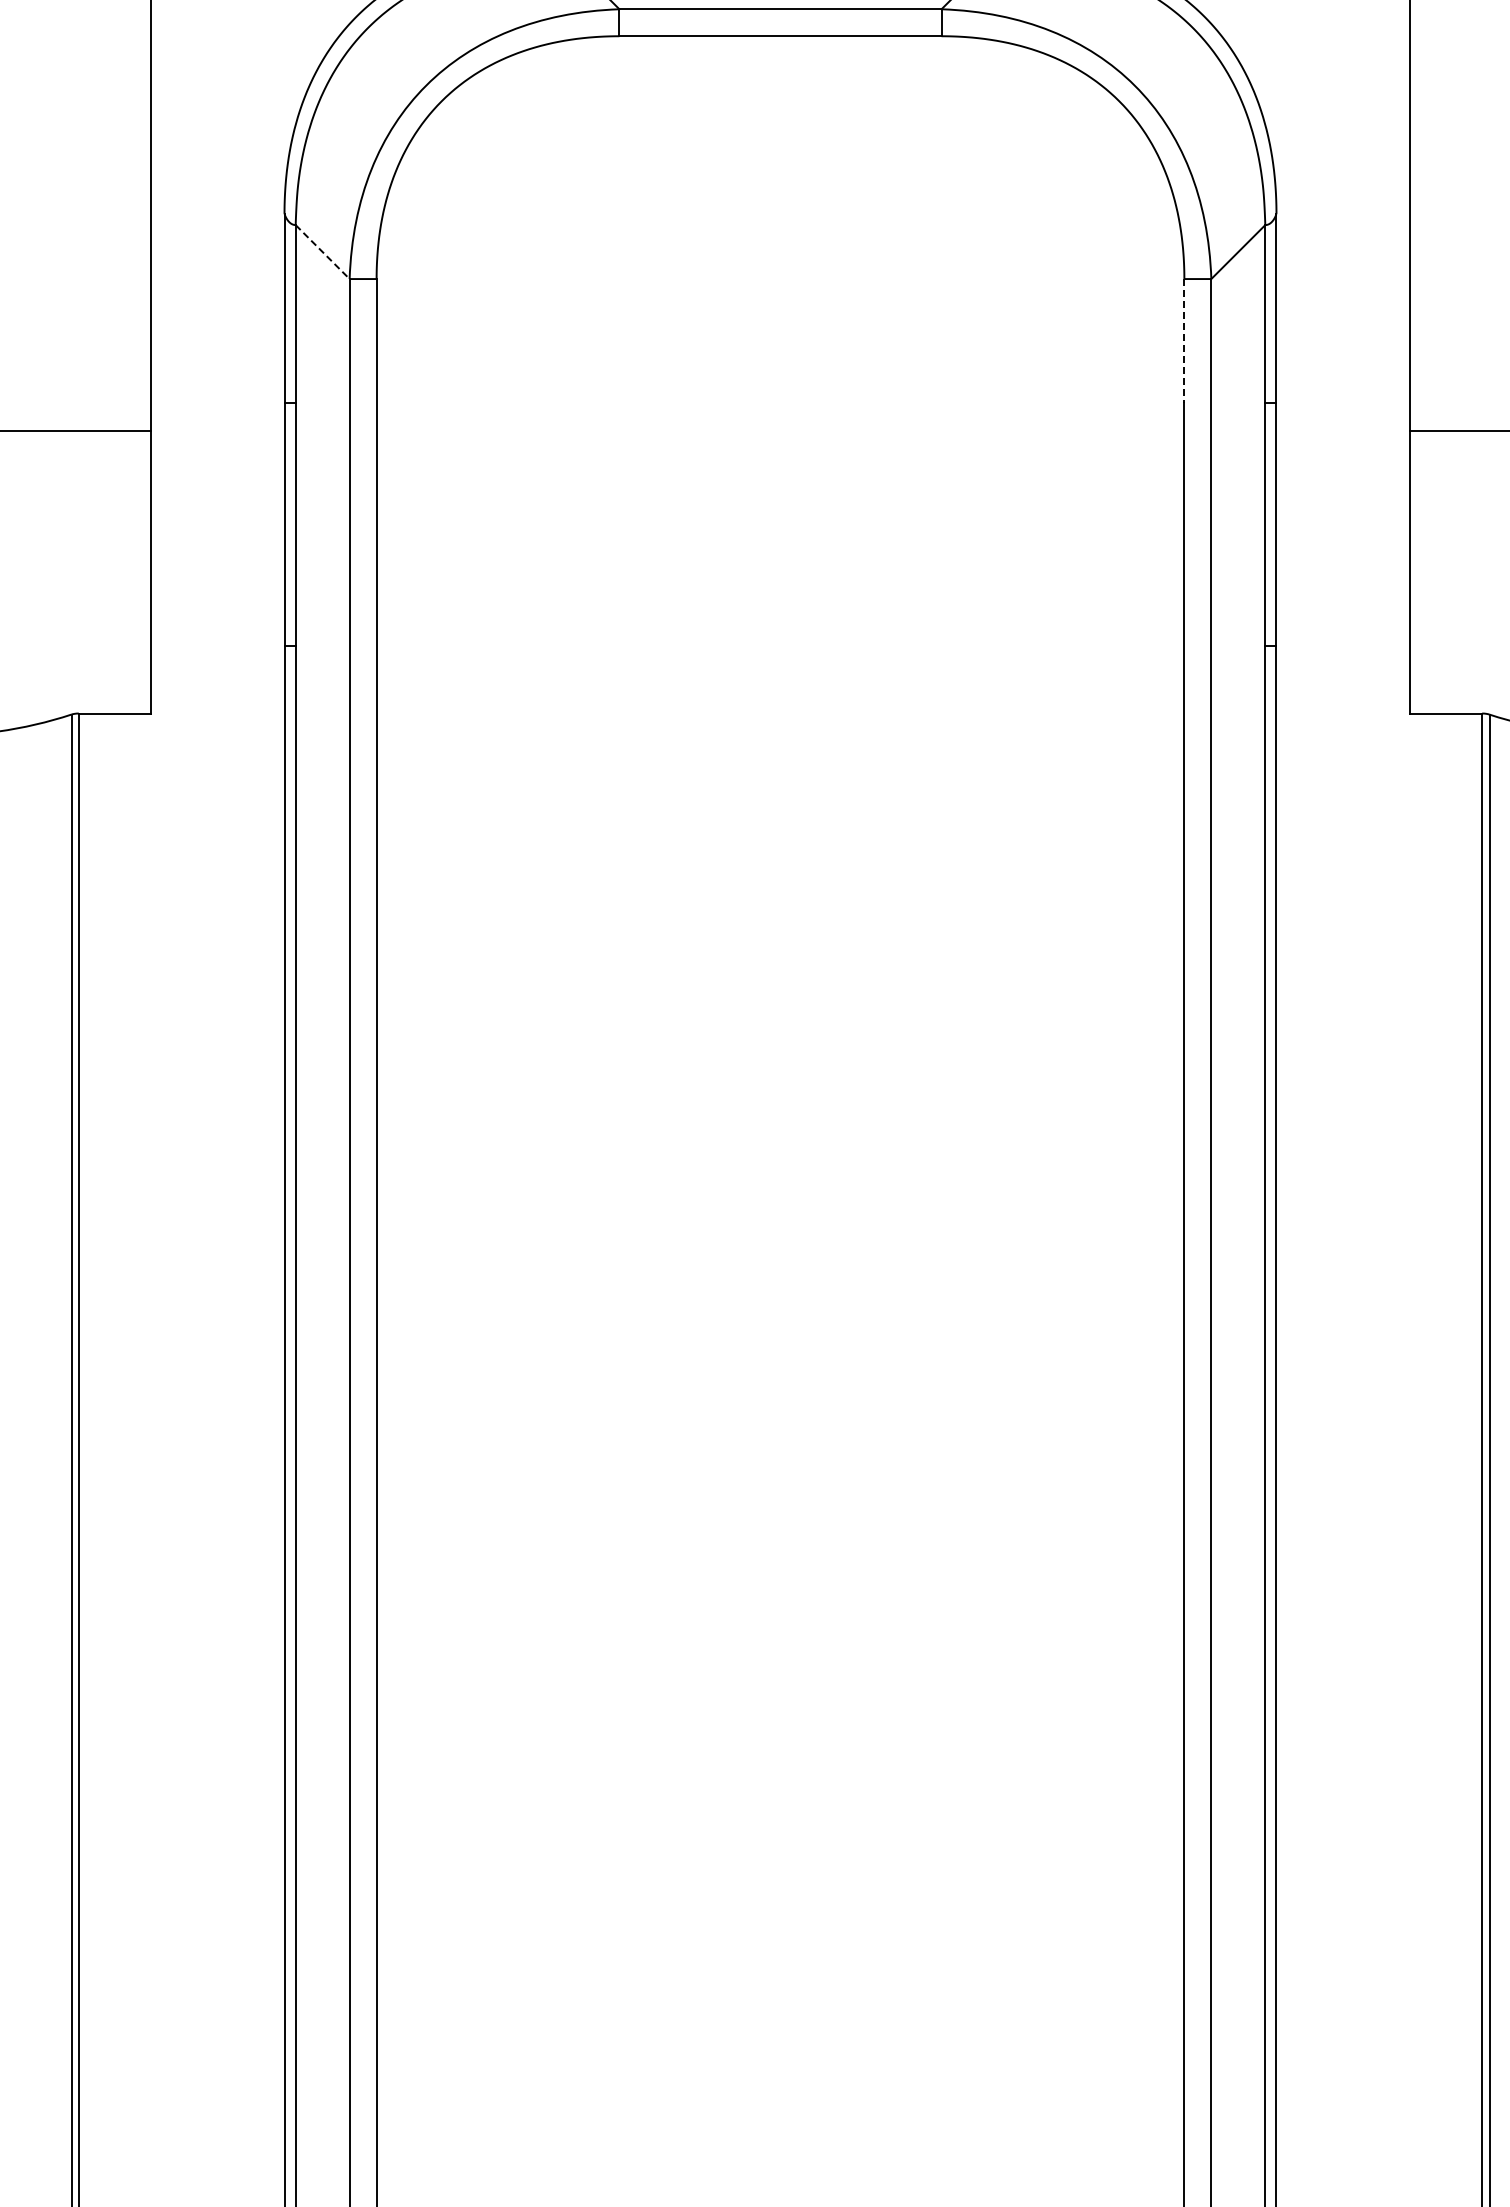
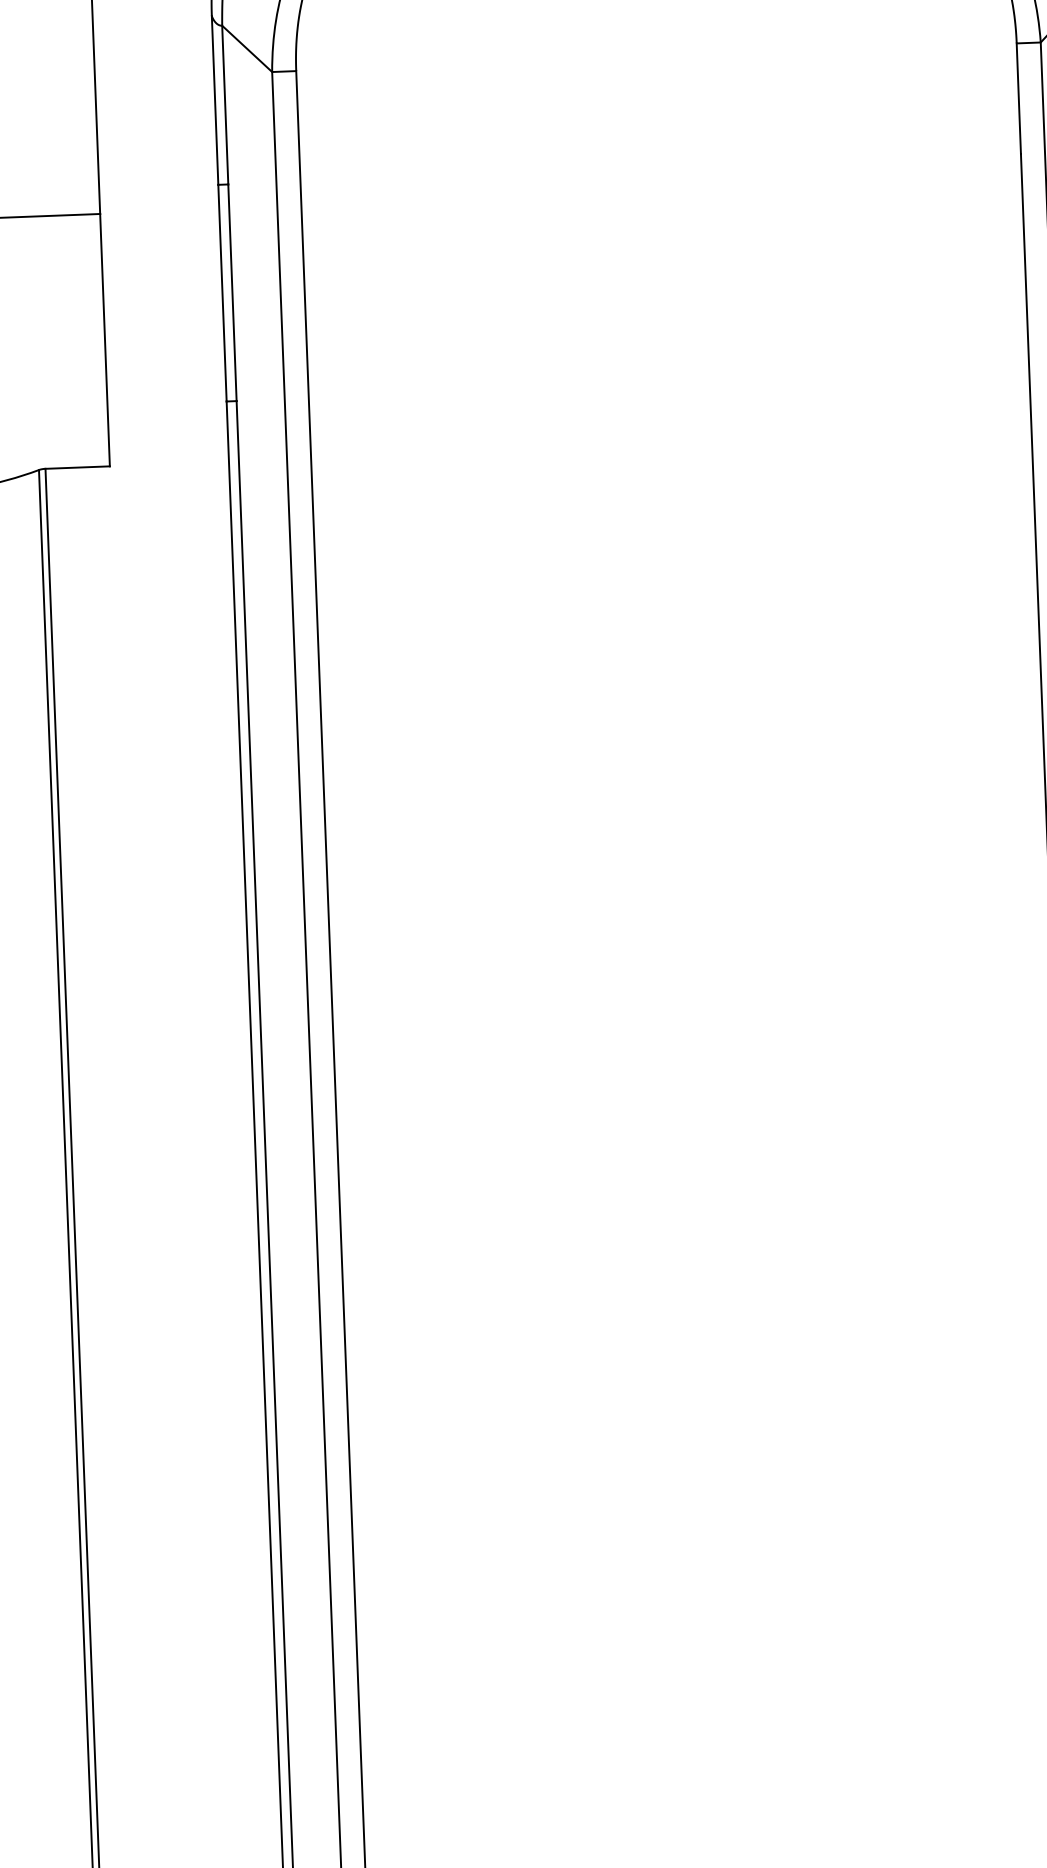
line: (323, 252) -> (247, 49), dashed -> solid
line: (1184, 341) -> (1018, 99), dashed -> solid

